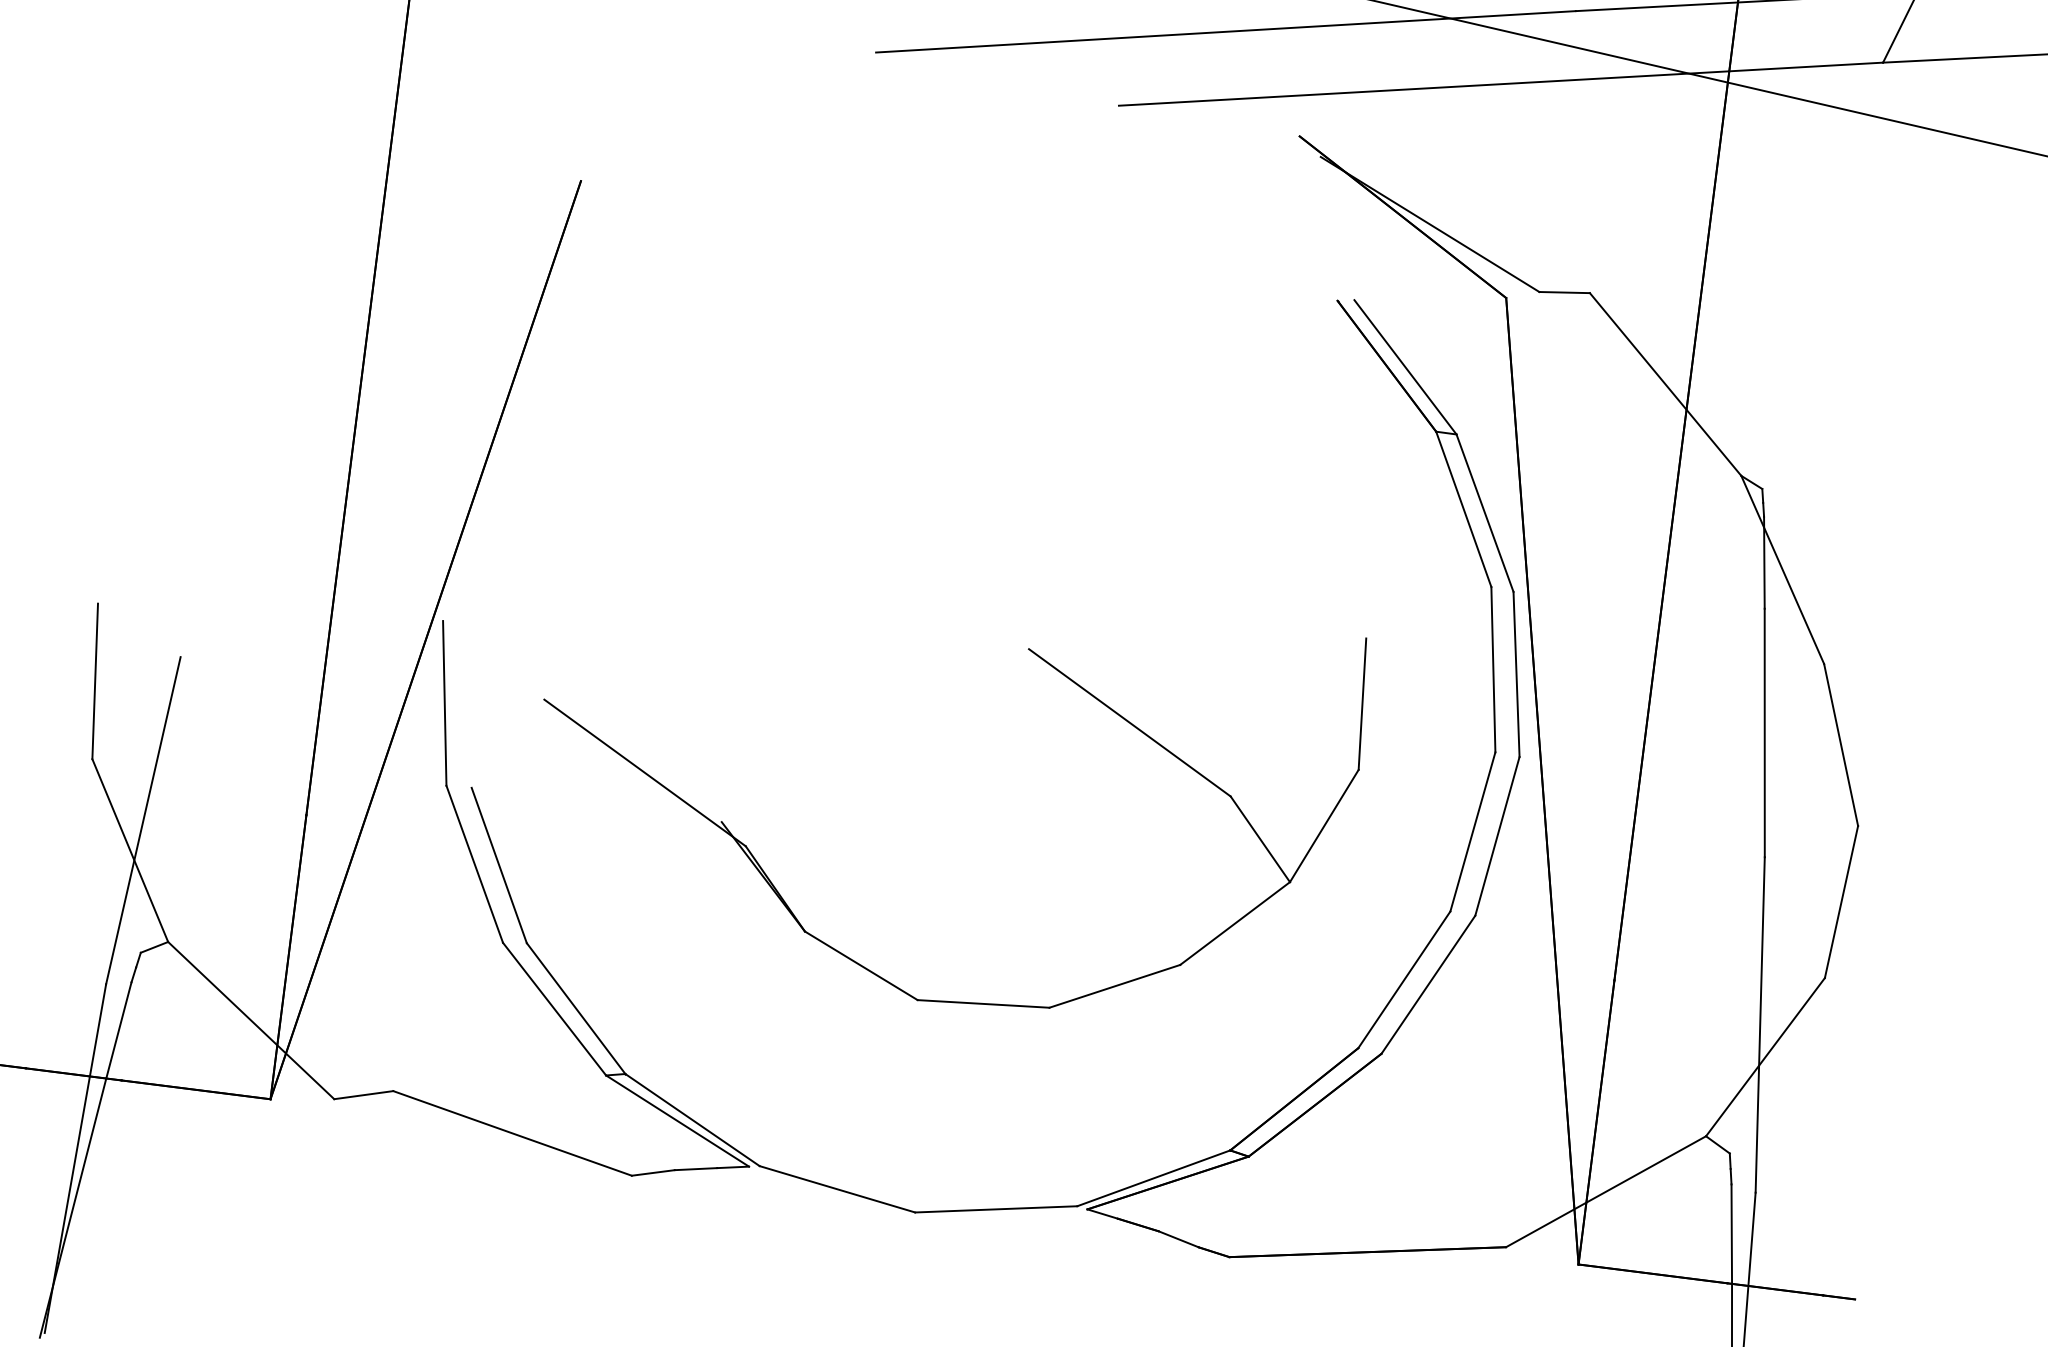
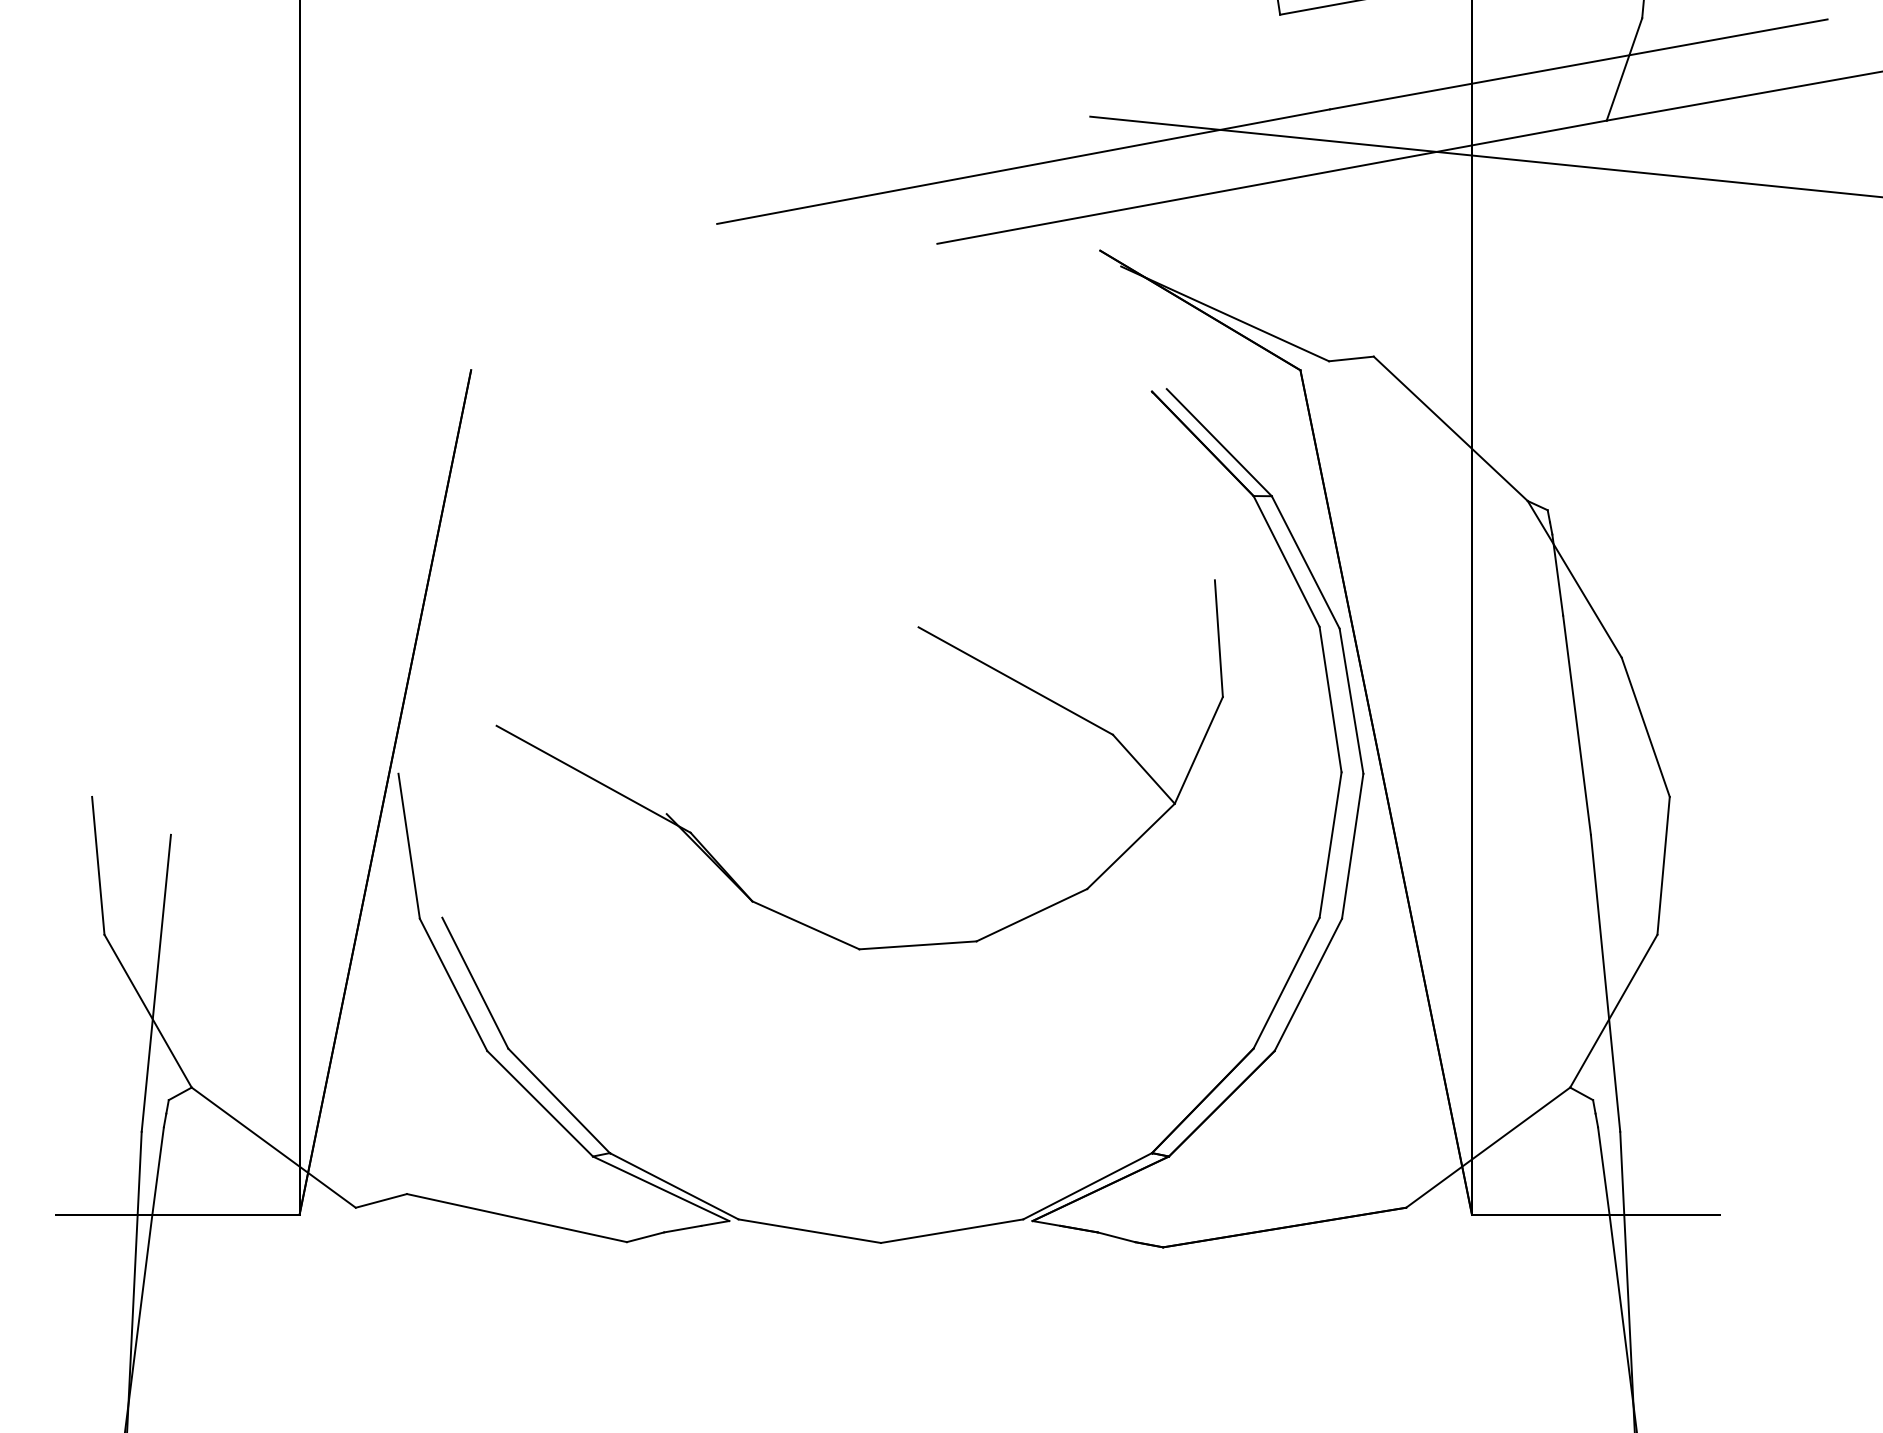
part: (1045, 662) -> (934, 637), moved

